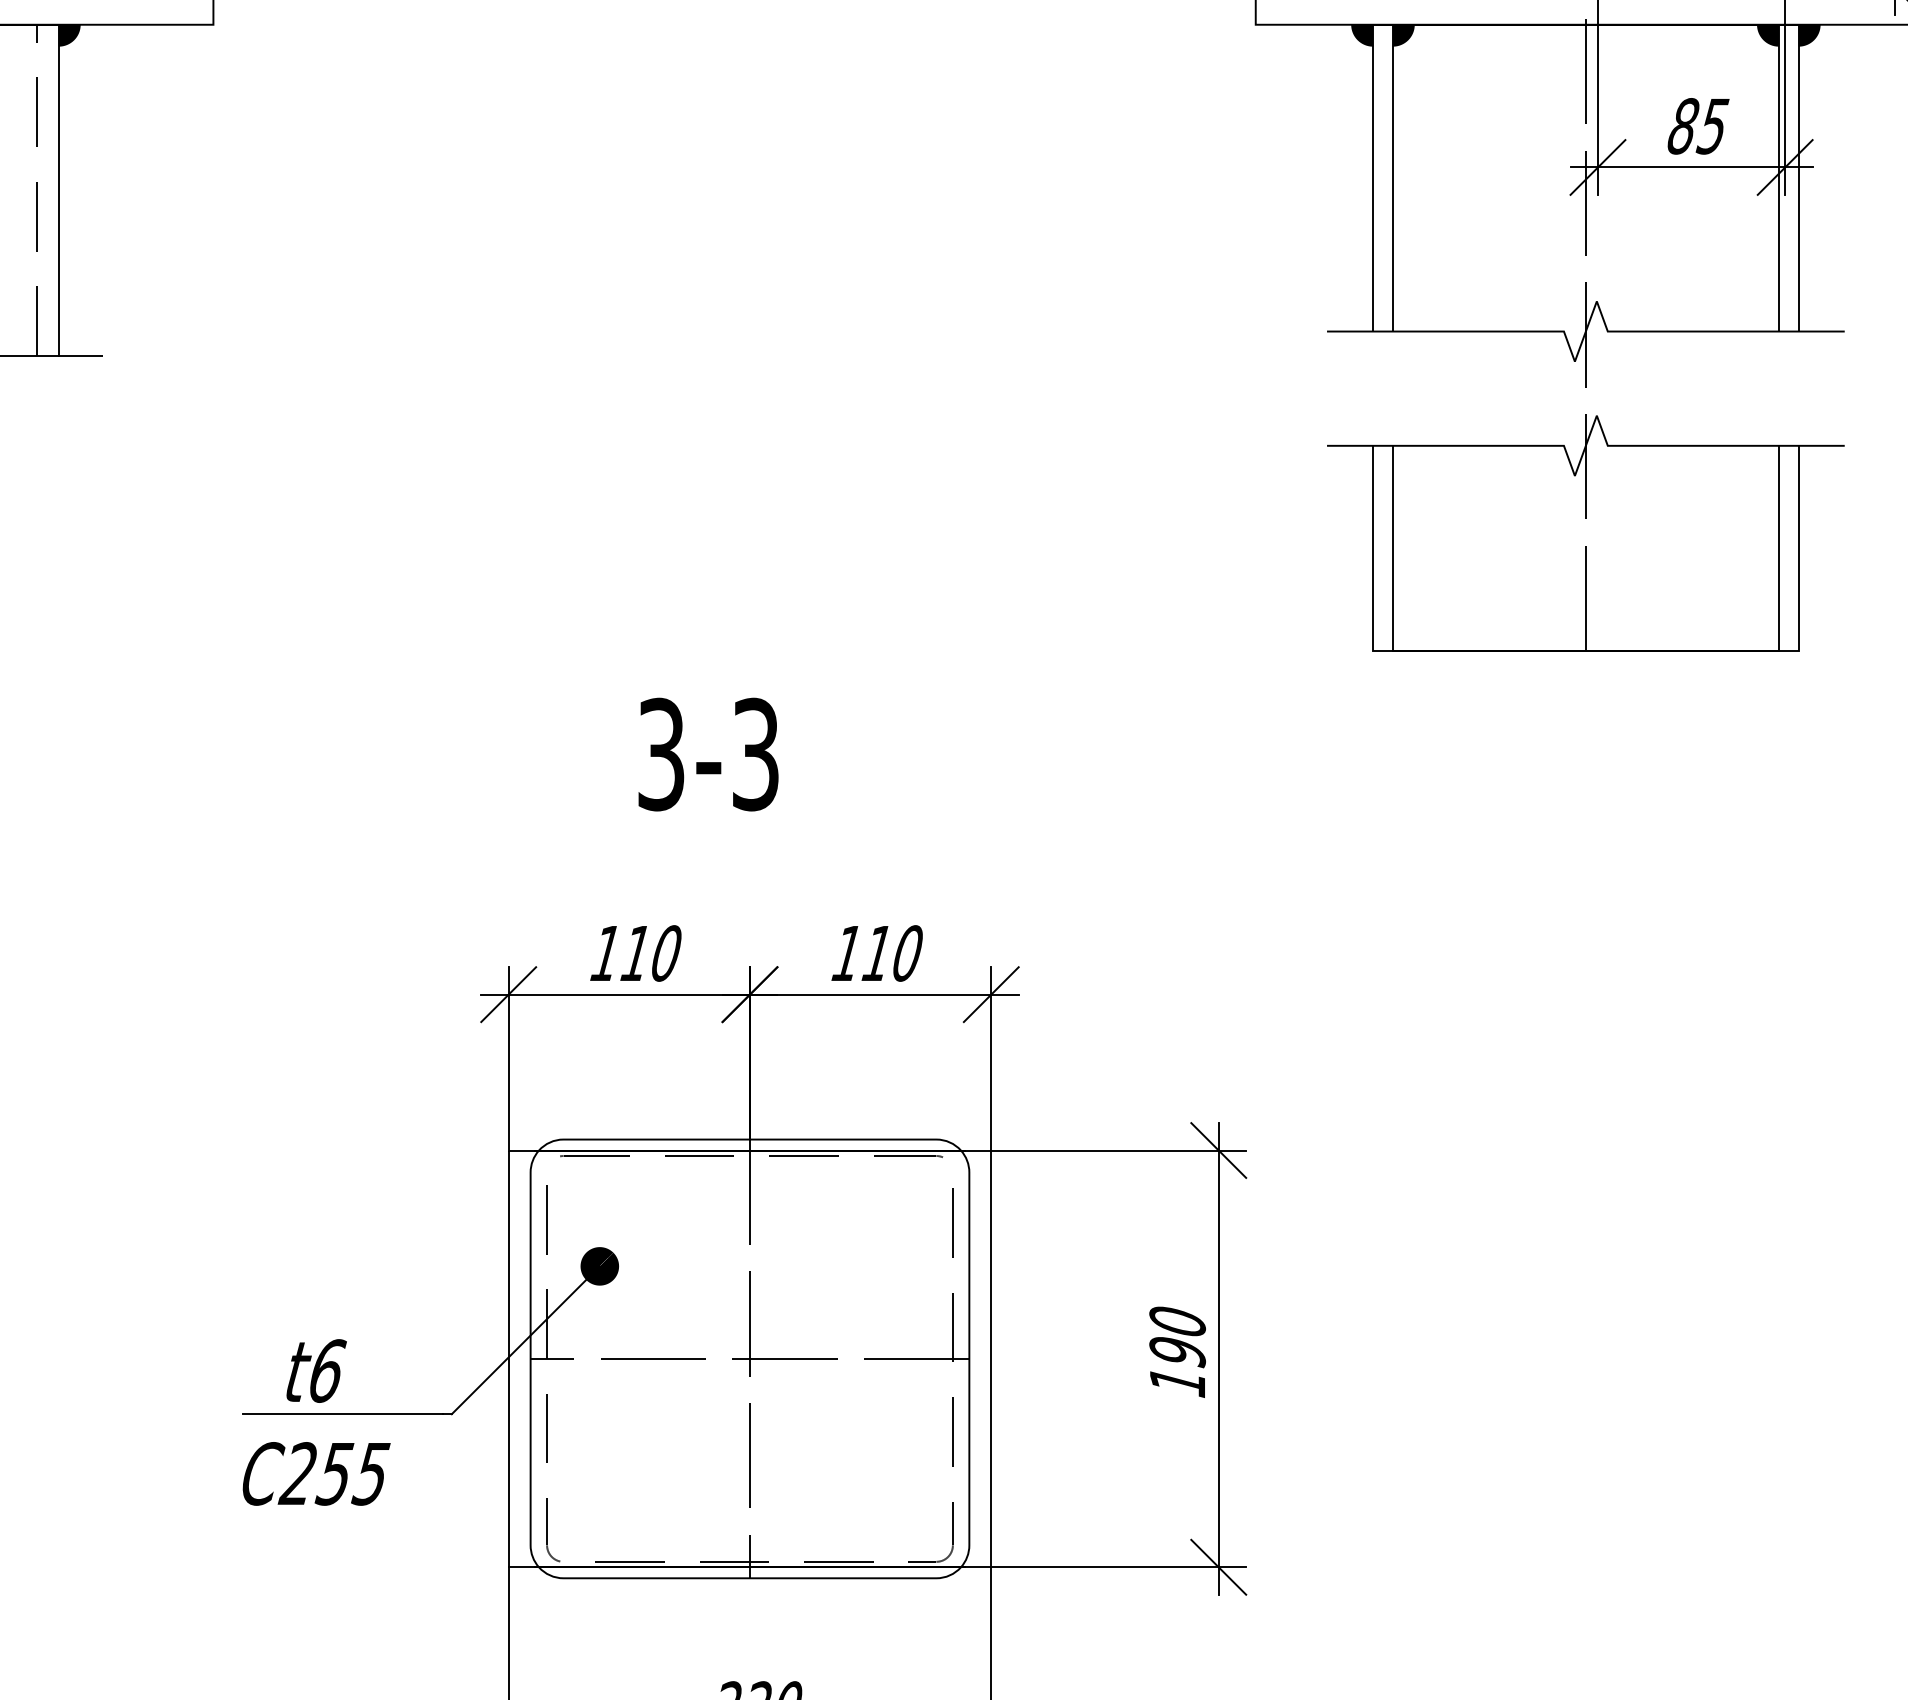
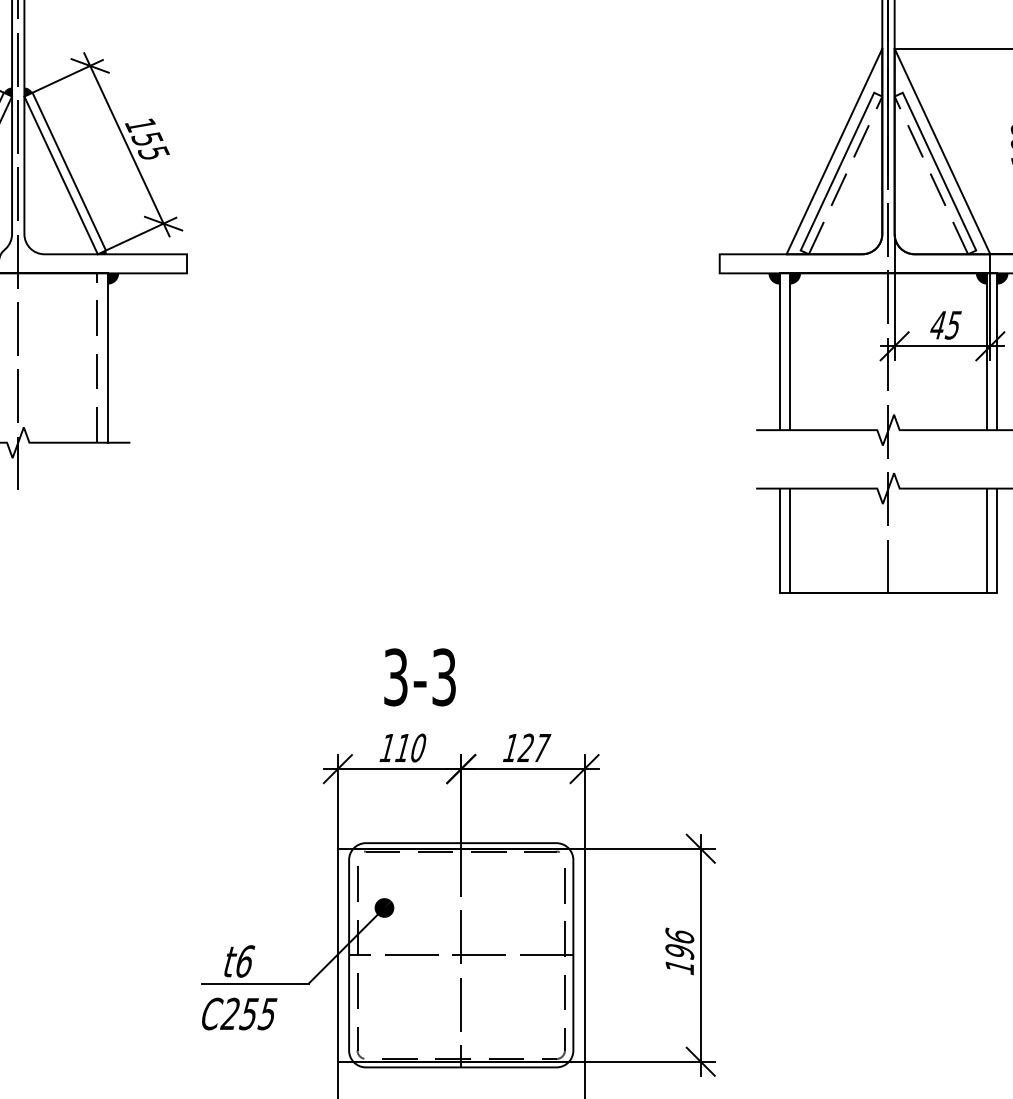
text: (1683, 124) -> (938, 324), 85 -> 45
text: (707, 754) -> (419, 677), moved
text: (893, 952) -> (534, 747), 110 -> 127
text: (1177, 1320) -> (679, 935), 190 -> 196

